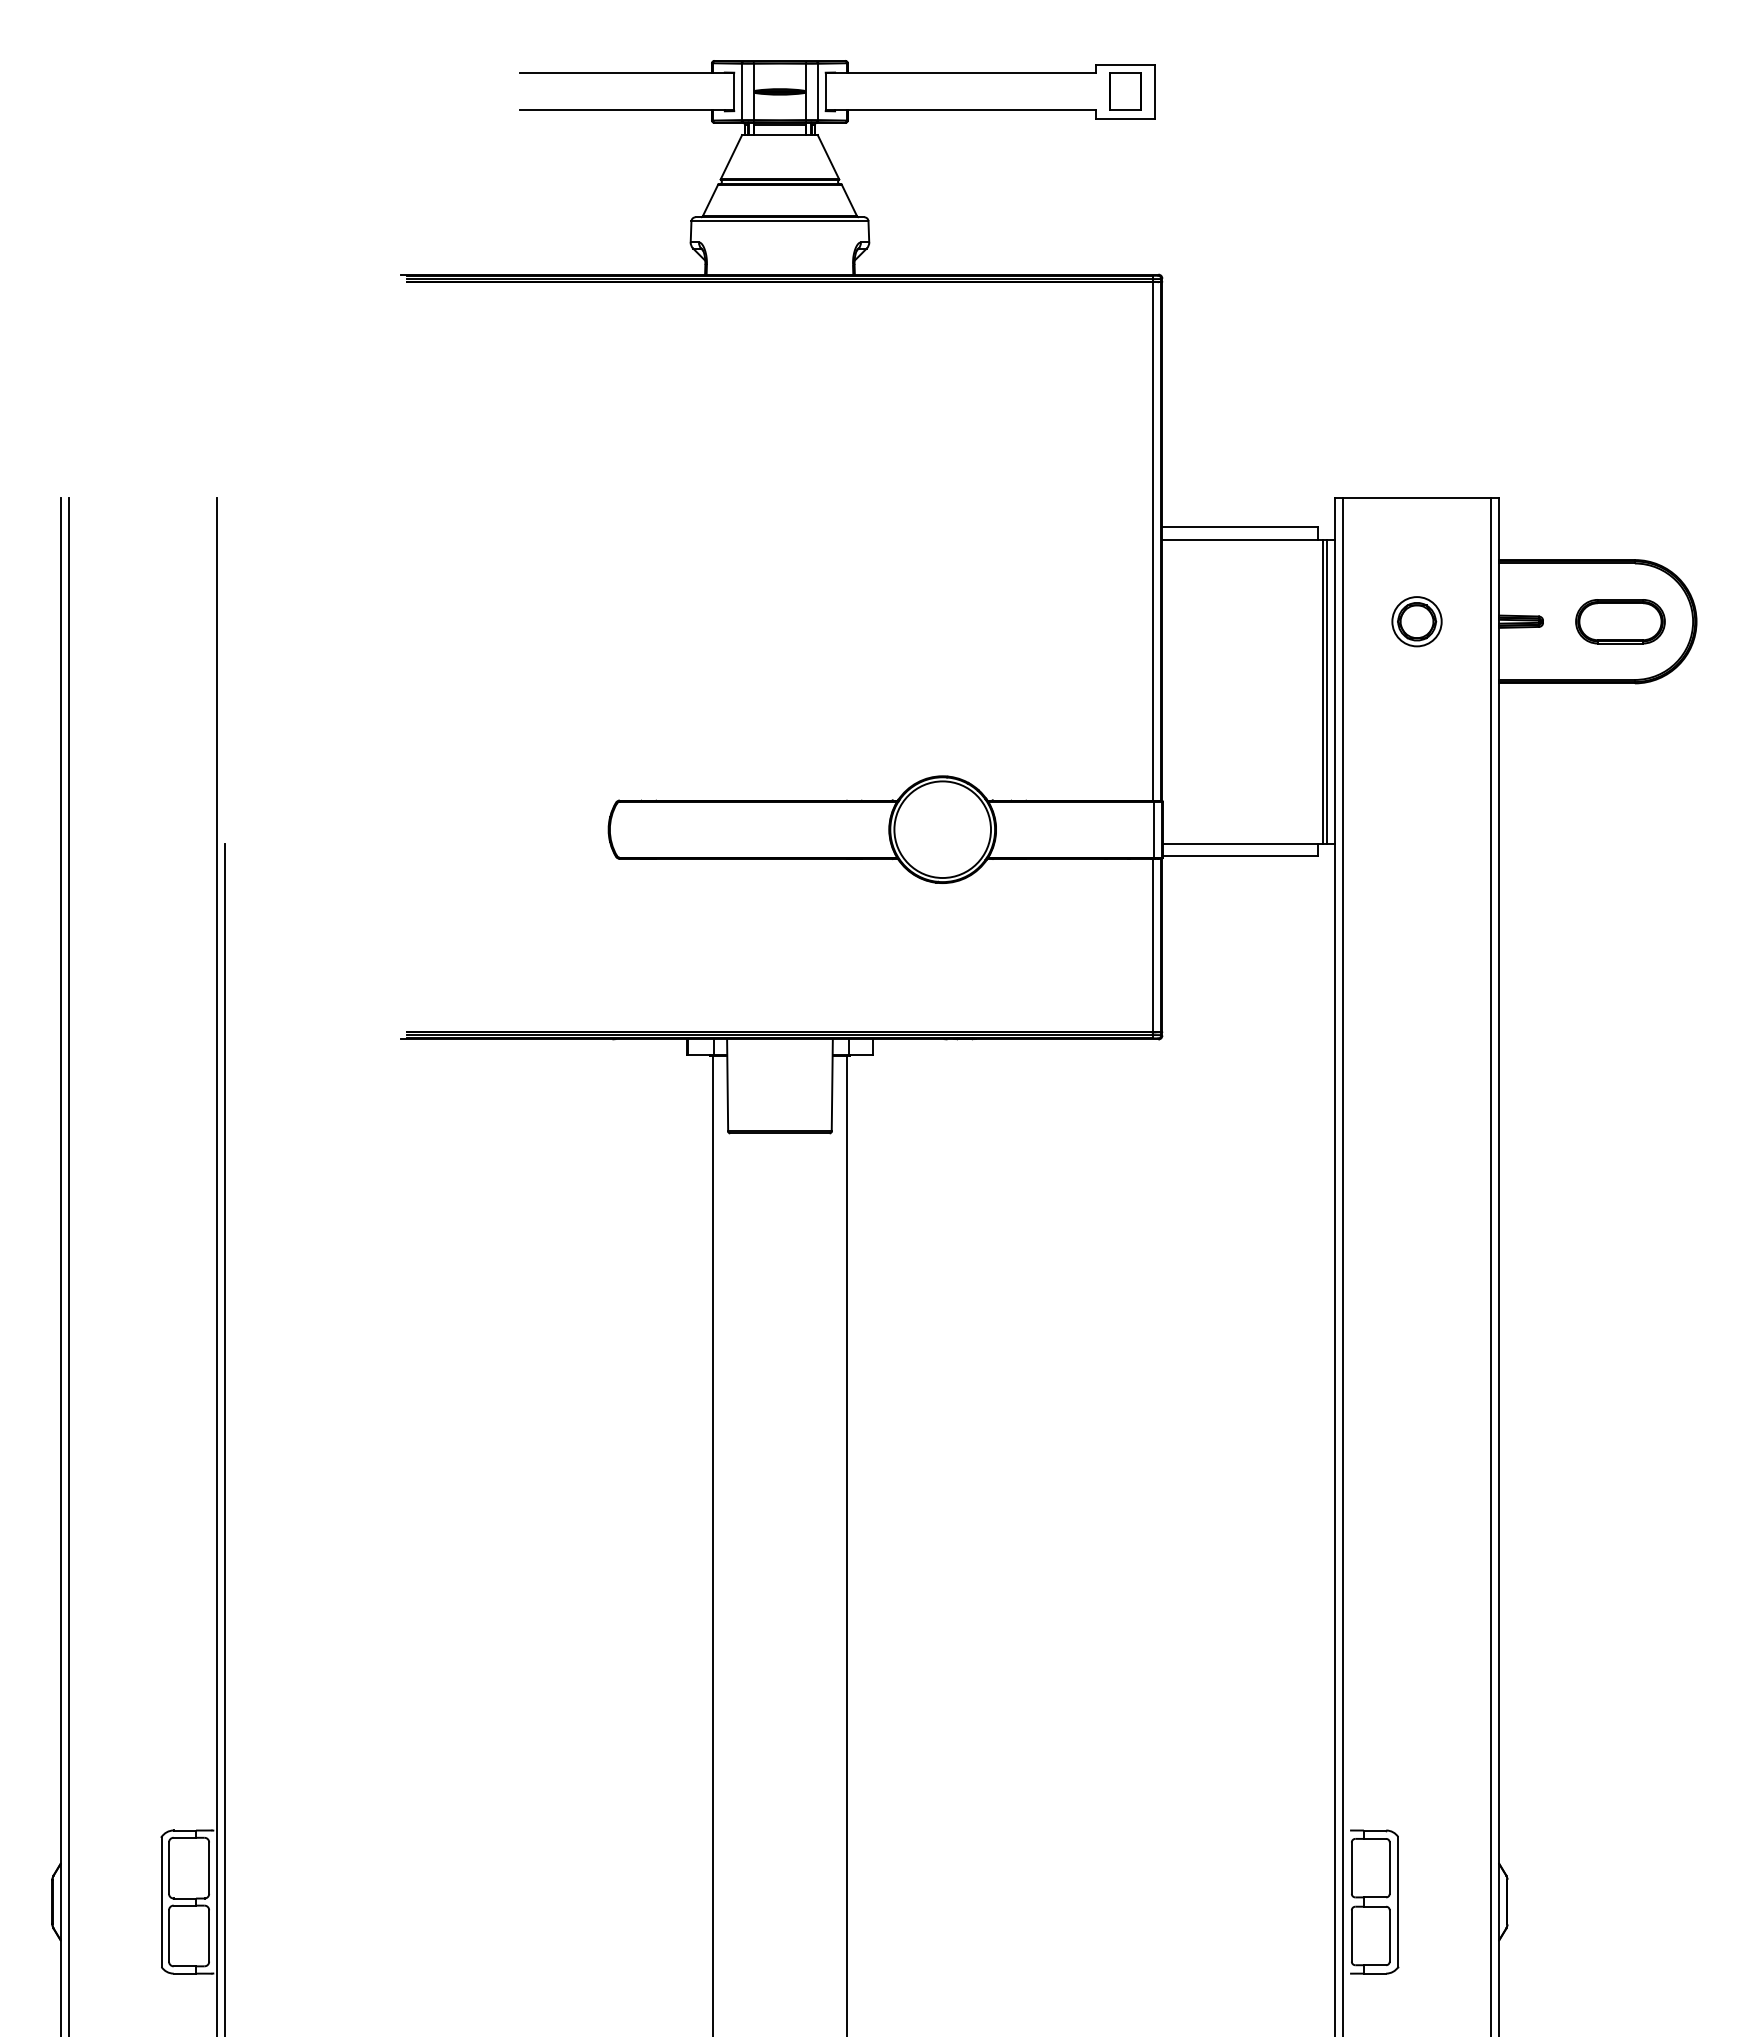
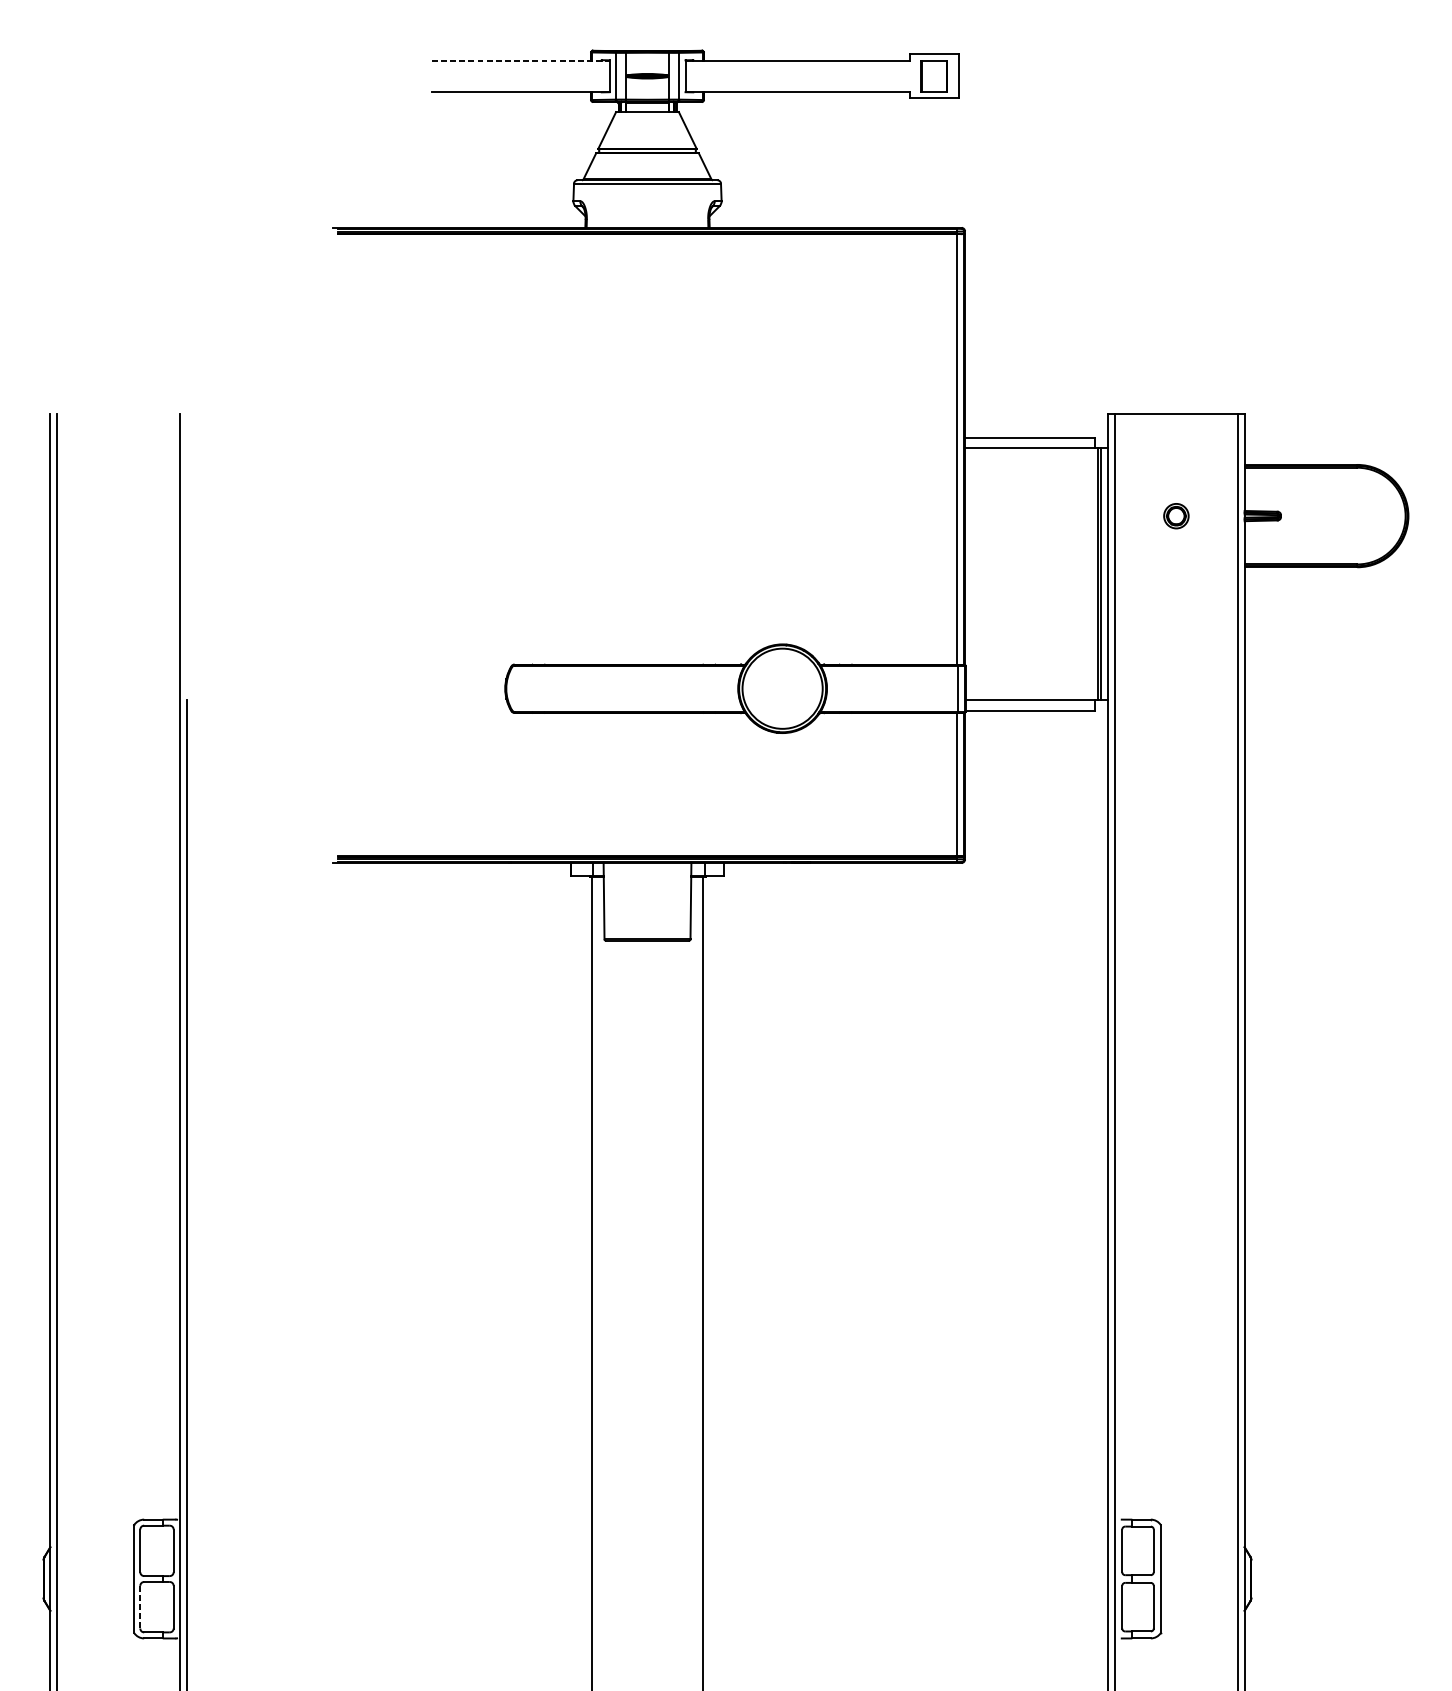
line: (627, 73) -> (520, 60), solid -> dashed
part: (1416, 621) -> (1175, 515), size x0.6
part: (1620, 621) -> (1345, 515), removed
line: (169, 1935) -> (140, 1606), solid -> dashed

